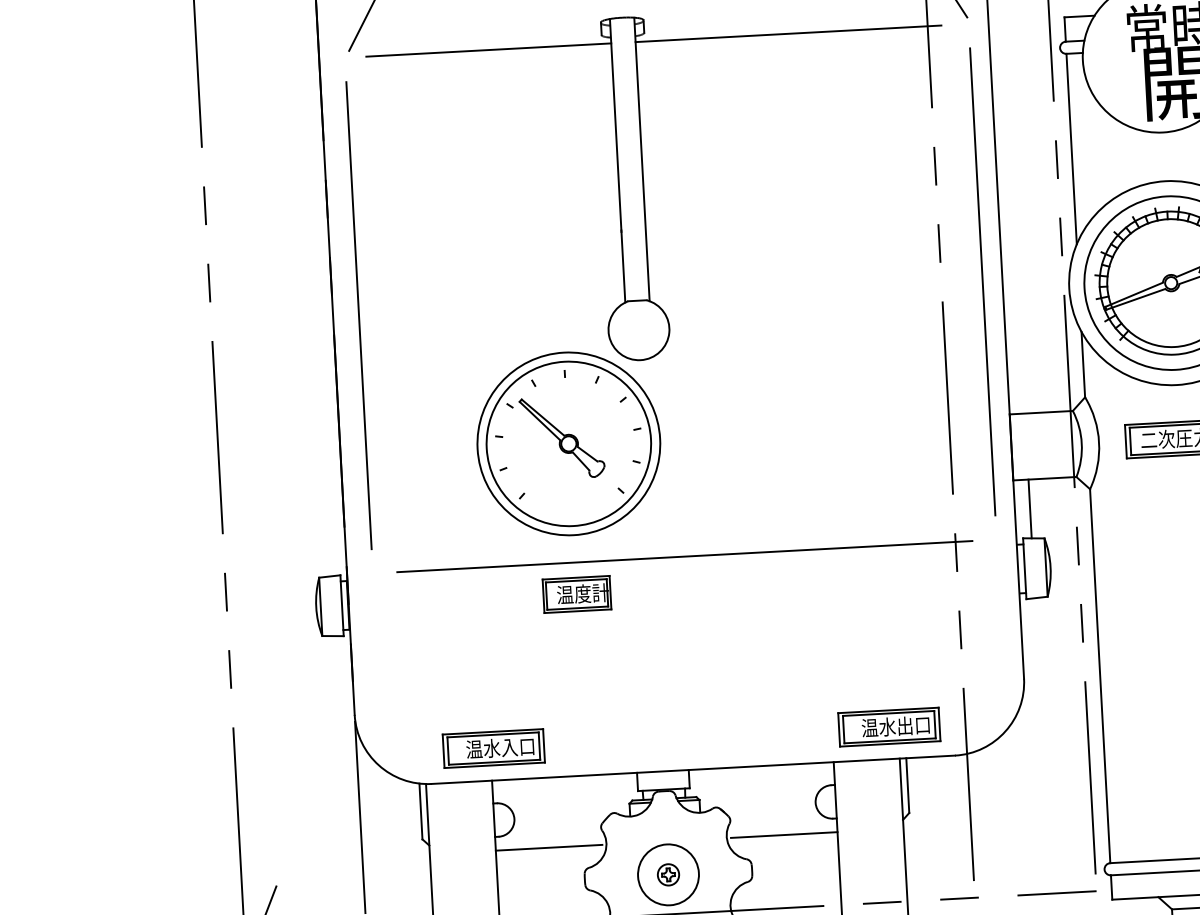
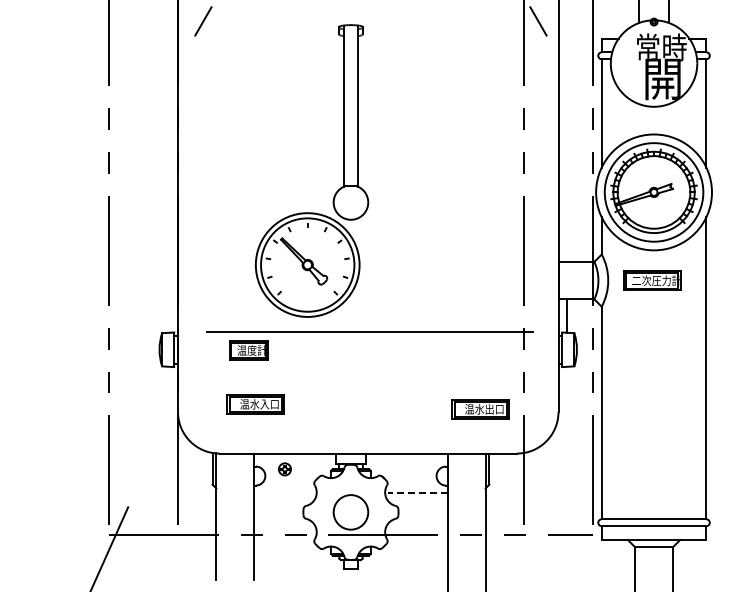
line: (787, 34) -> (444, 39), removed
line: (488, 50) -> (274, 39), removed
line: (983, 281) -> (547, 185), removed
line: (358, 314) -> (192, 185), removed
part: (576, 594) -> (248, 350), moved
part: (889, 727) -> (480, 409), moved
part: (493, 748) -> (255, 404), moved
line: (783, 835) -> (417, 493), solid -> dashed
line: (548, 848) -> (283, 493), removed
part: (667, 875) -> (284, 469), moved

